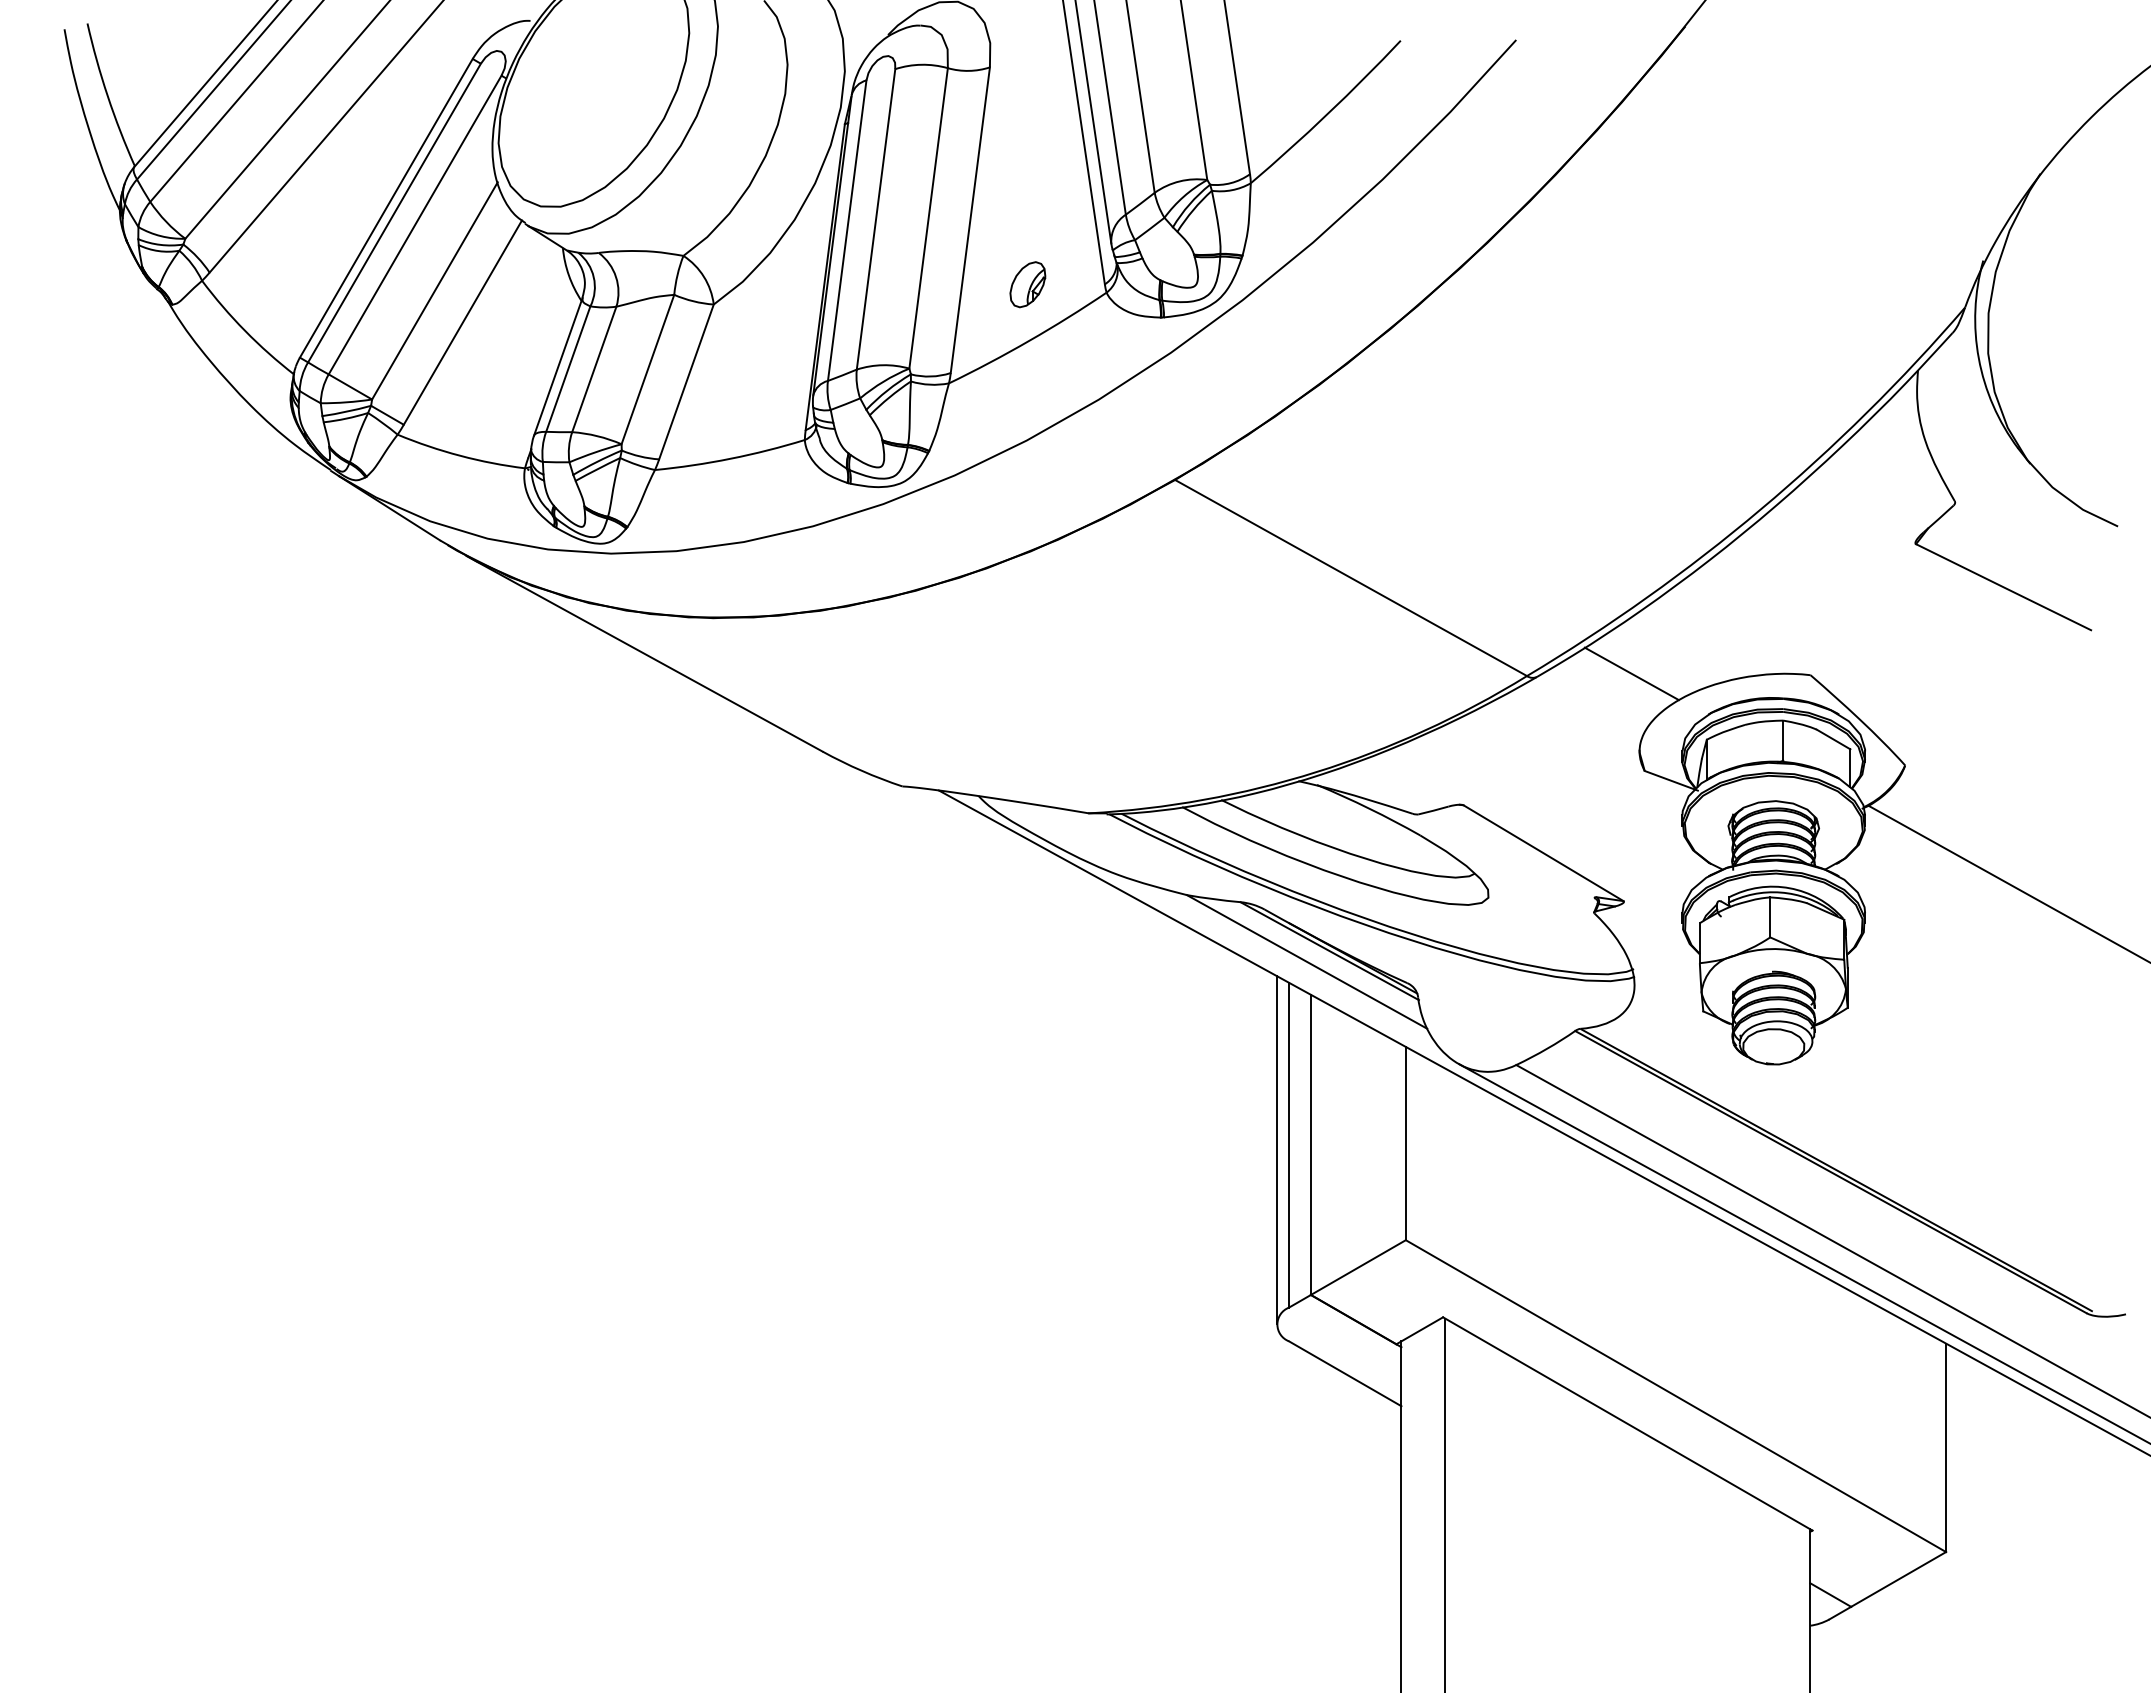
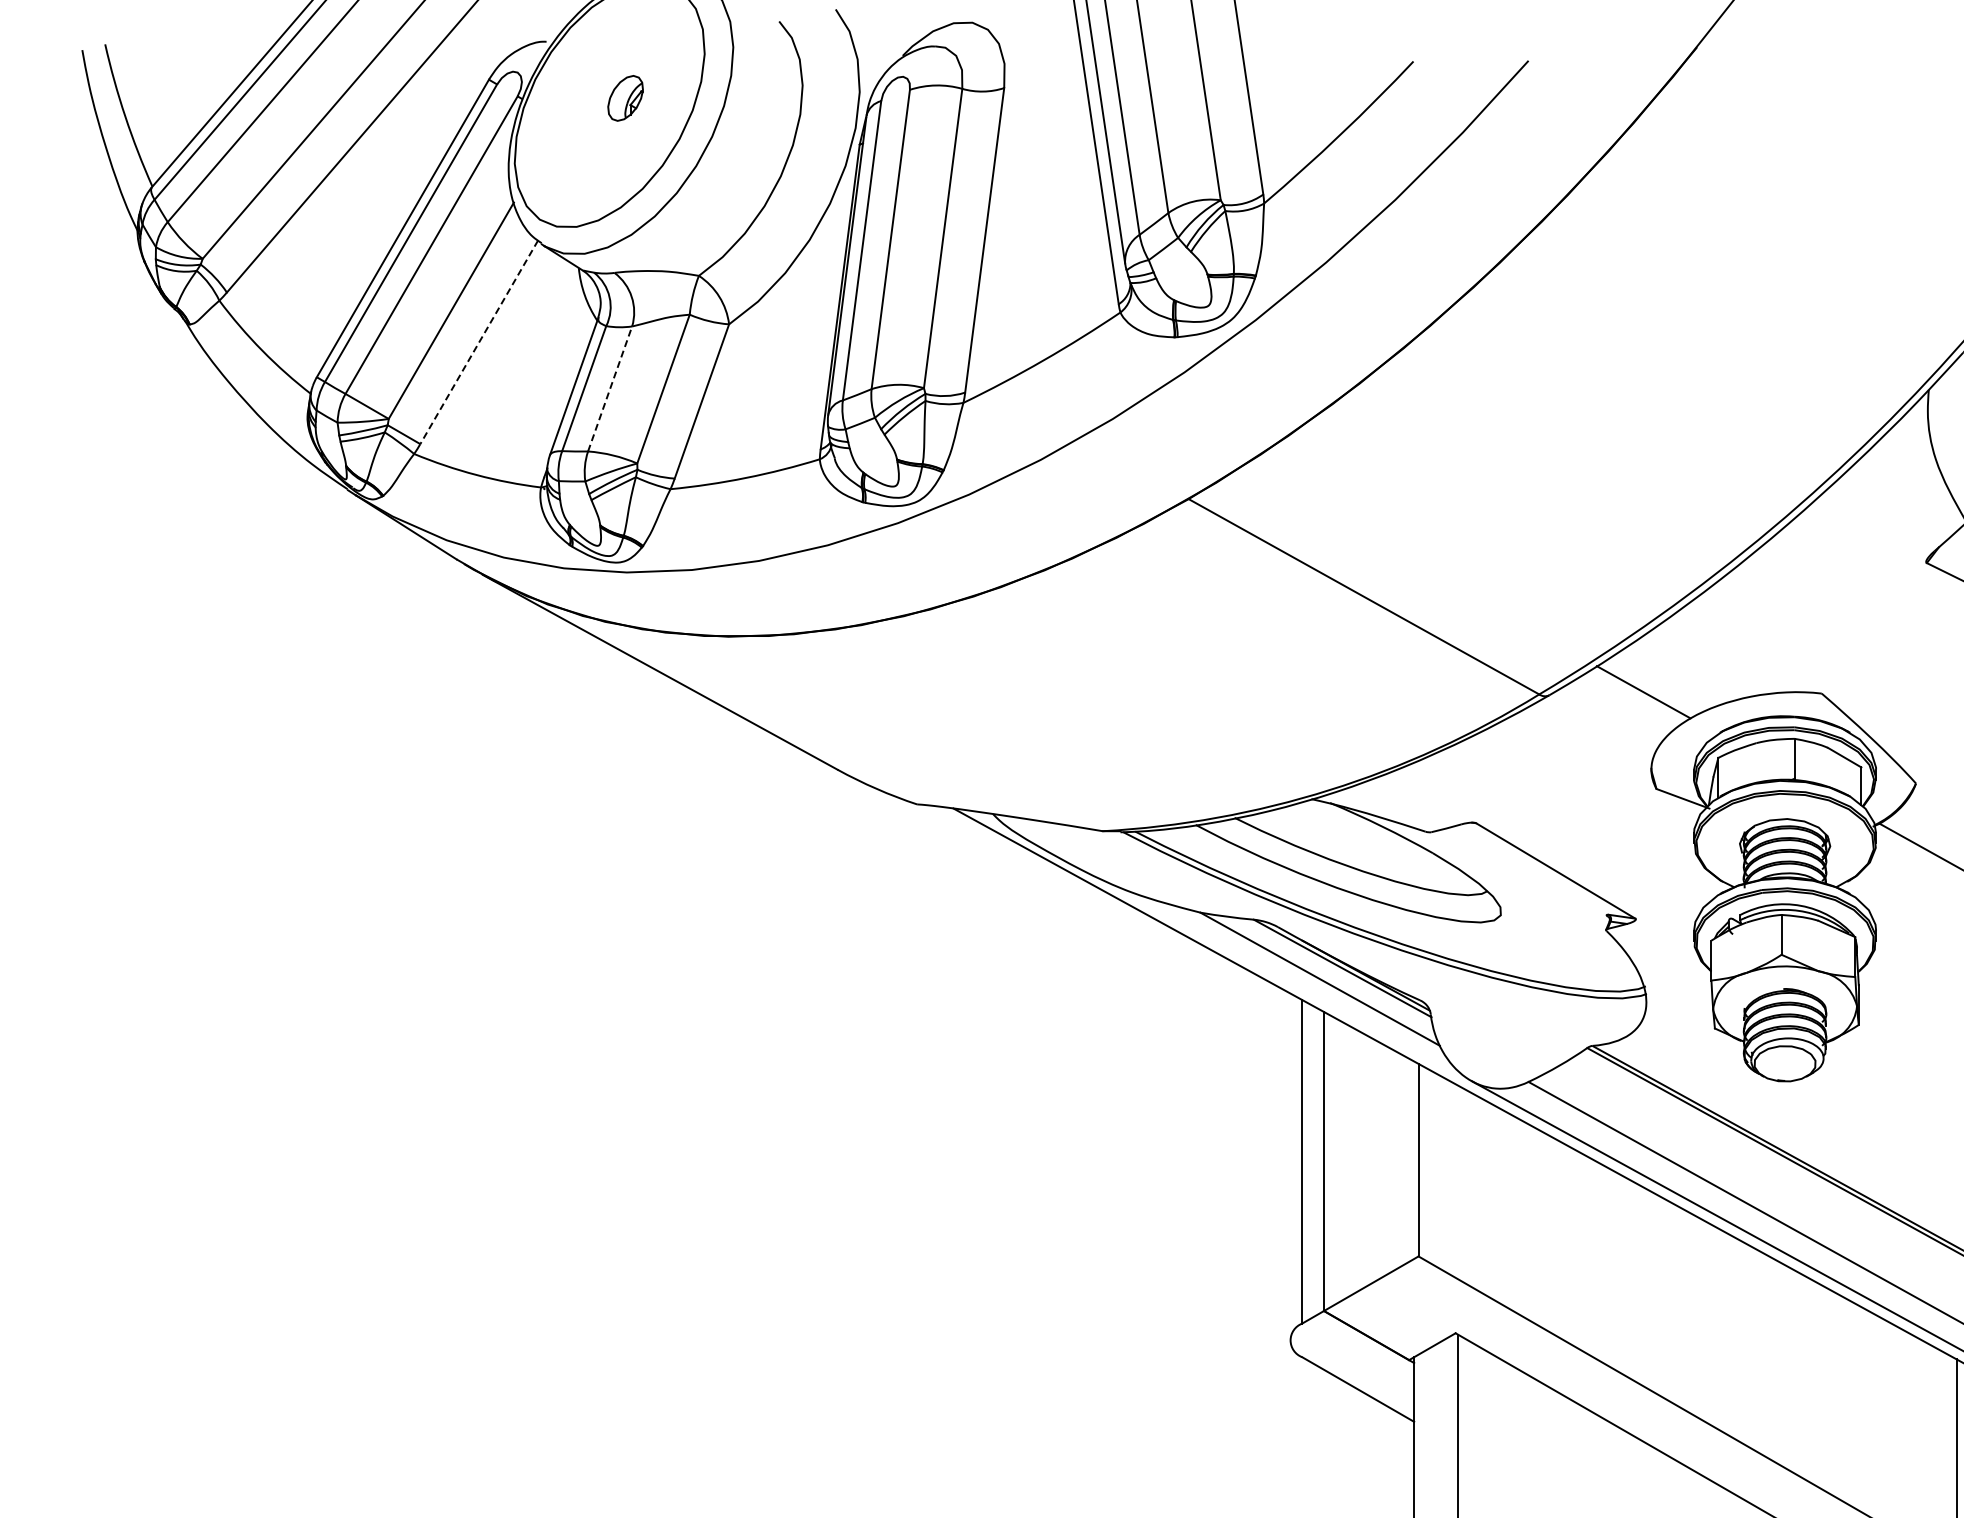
part: (1027, 284) -> (625, 98), moved
line: (462, 323) -> (478, 343), solid -> dashed
line: (594, 369) -> (610, 389), solid -> dashed
line: (1276, 1150) -> (1289, 1167), removed

